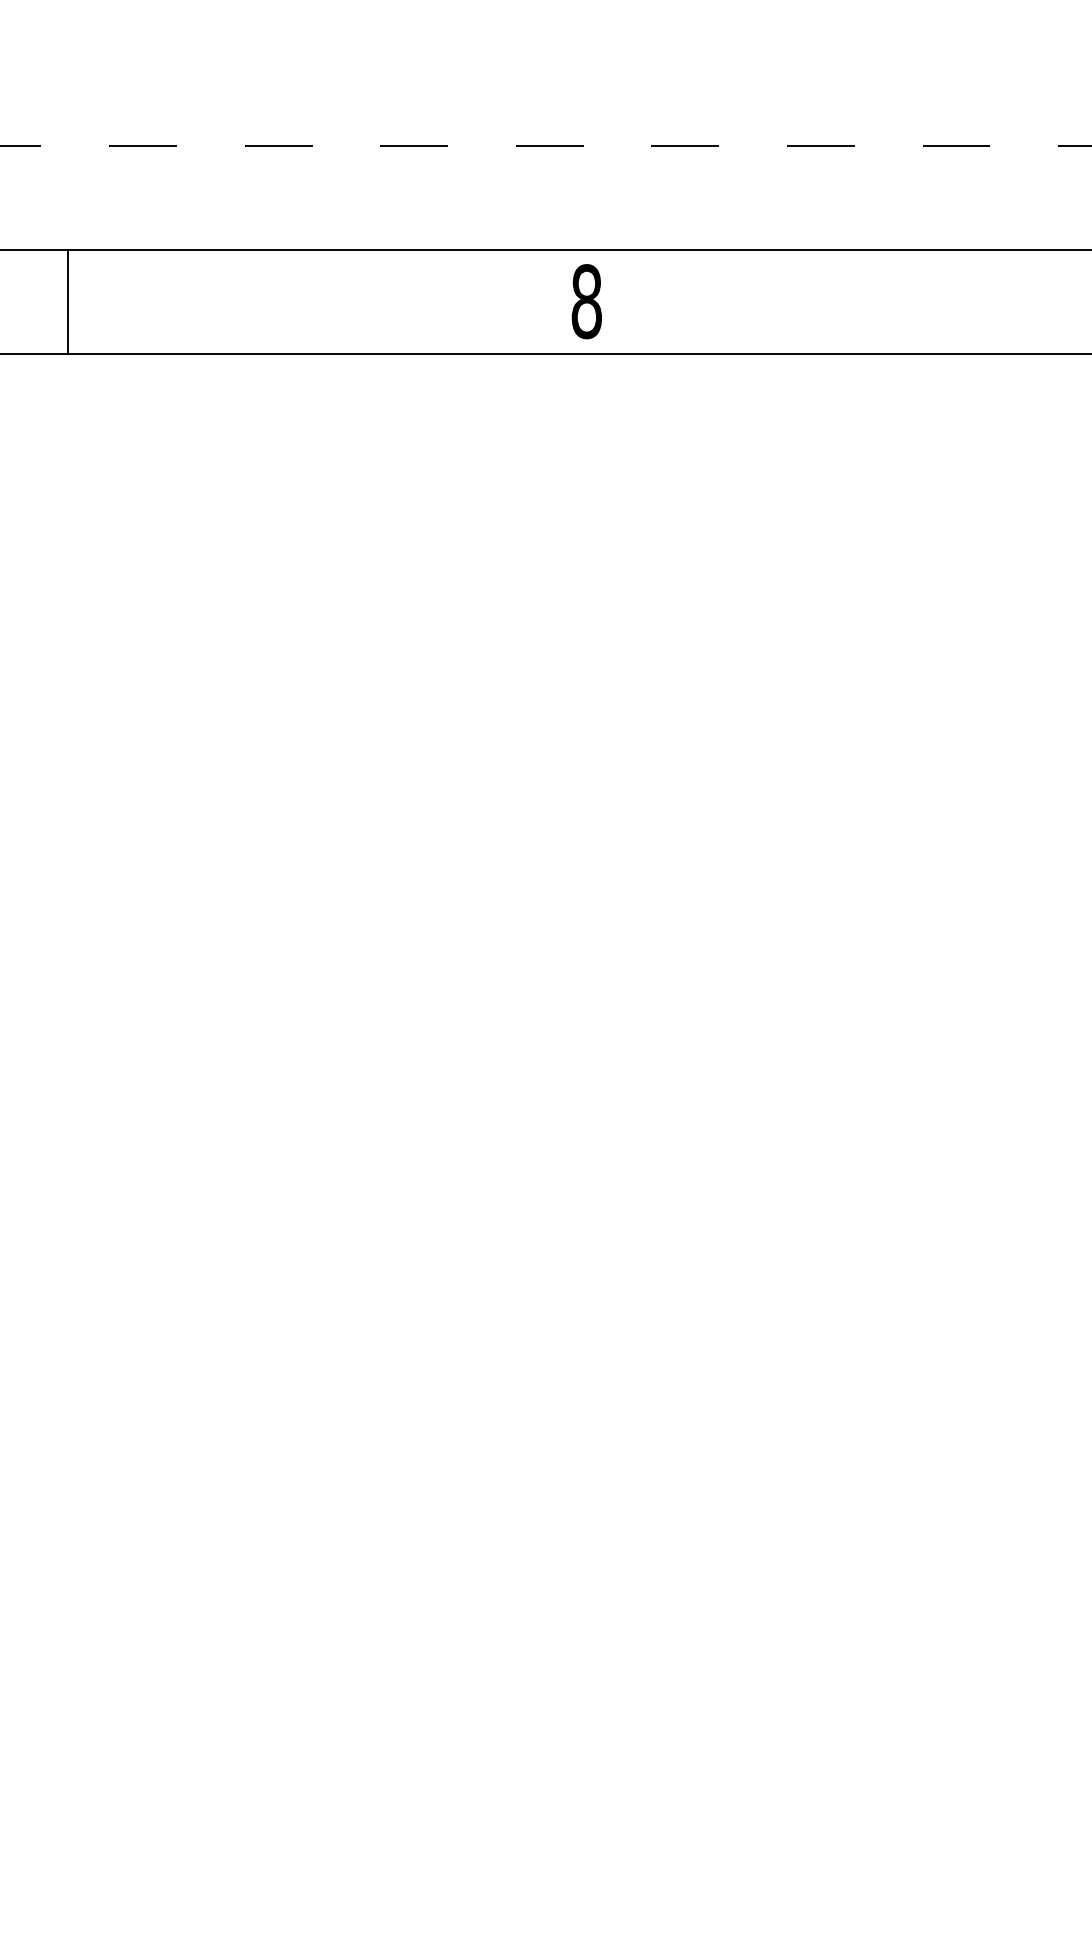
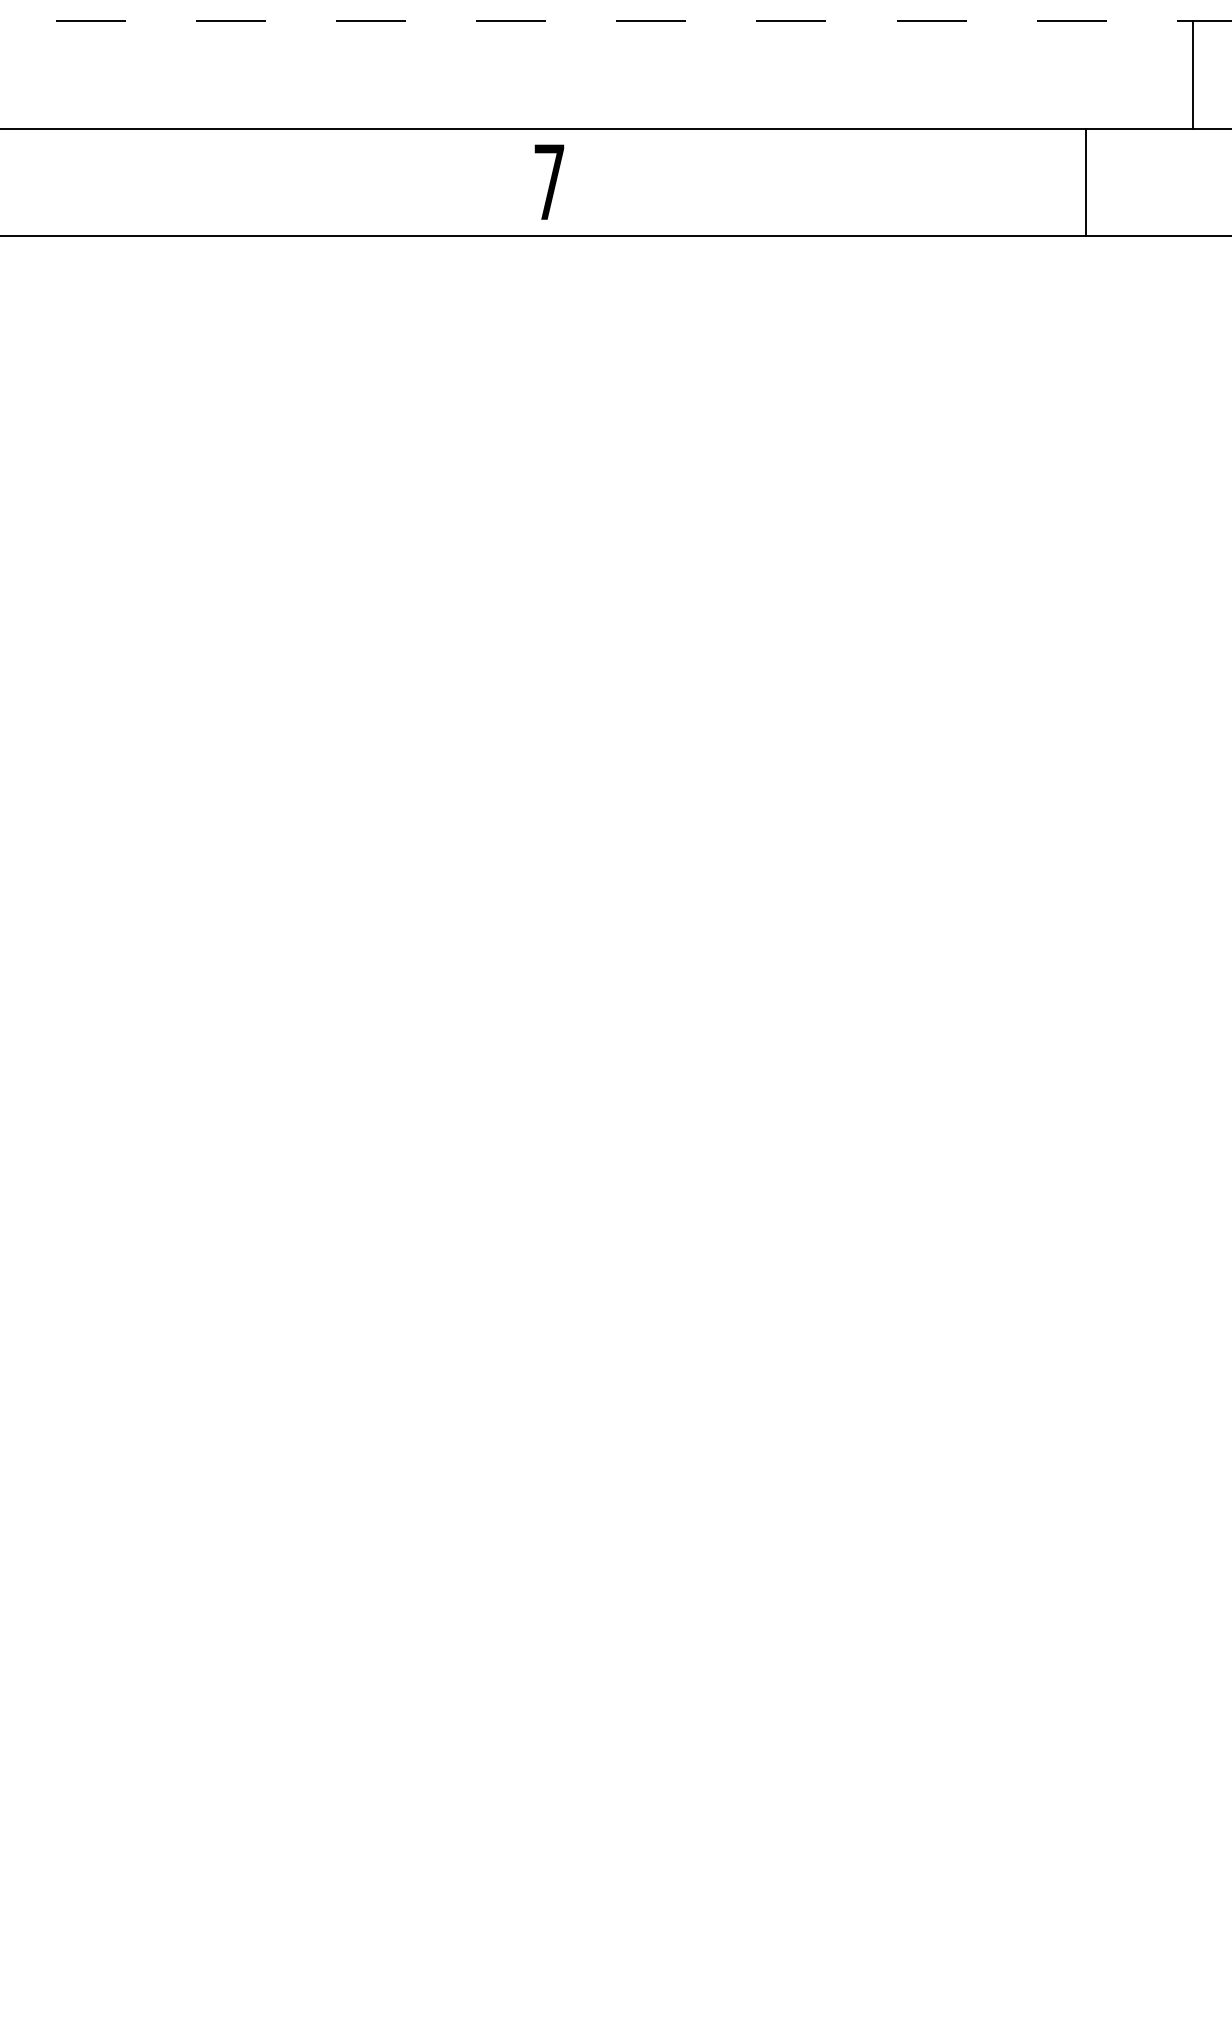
line: (68, 300) -> (13, 181), removed
text: (586, 301) -> (549, 182), 8 -> 7

